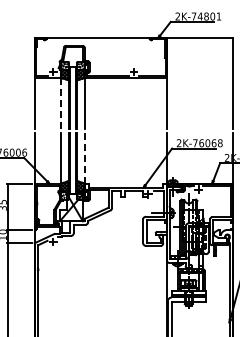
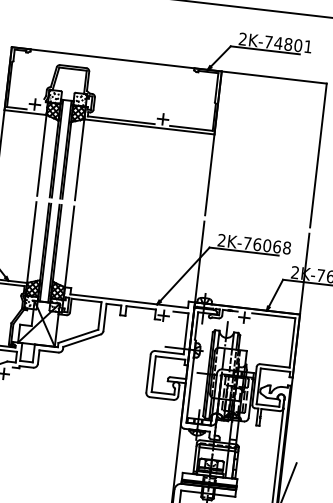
line: (61, 103) -> (42, 155), dashed -> solid
line: (84, 157) -> (68, 245), dashed -> solid

